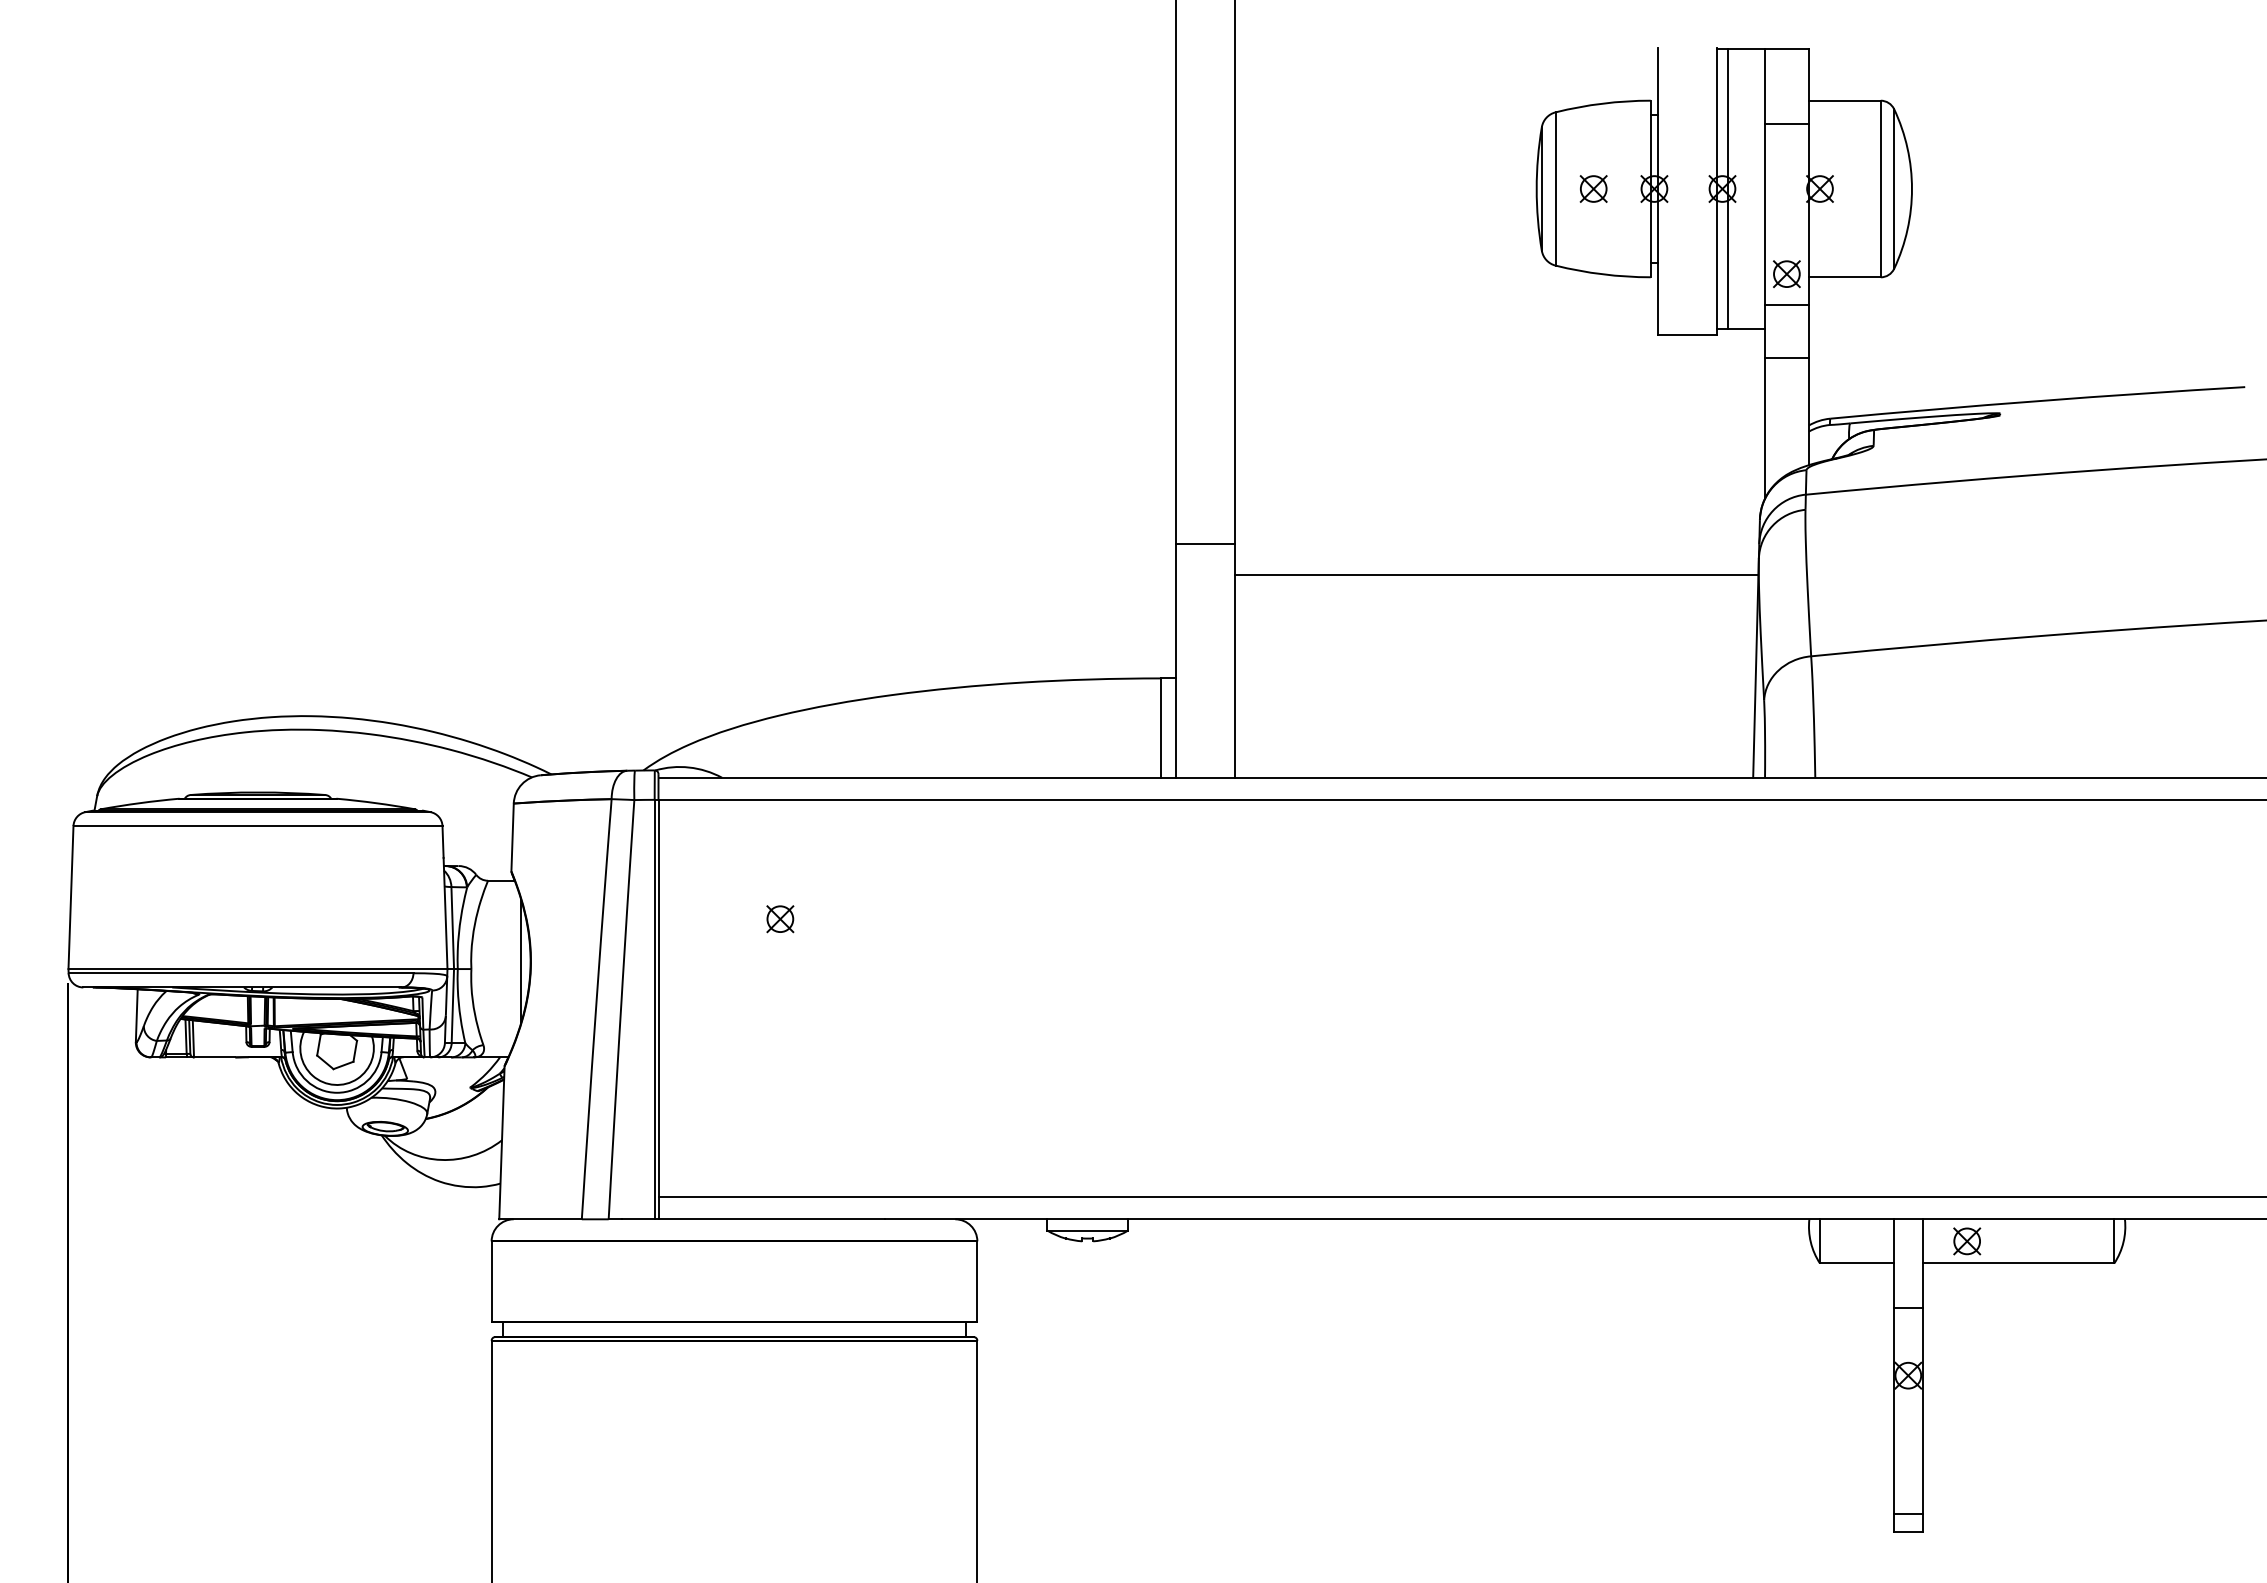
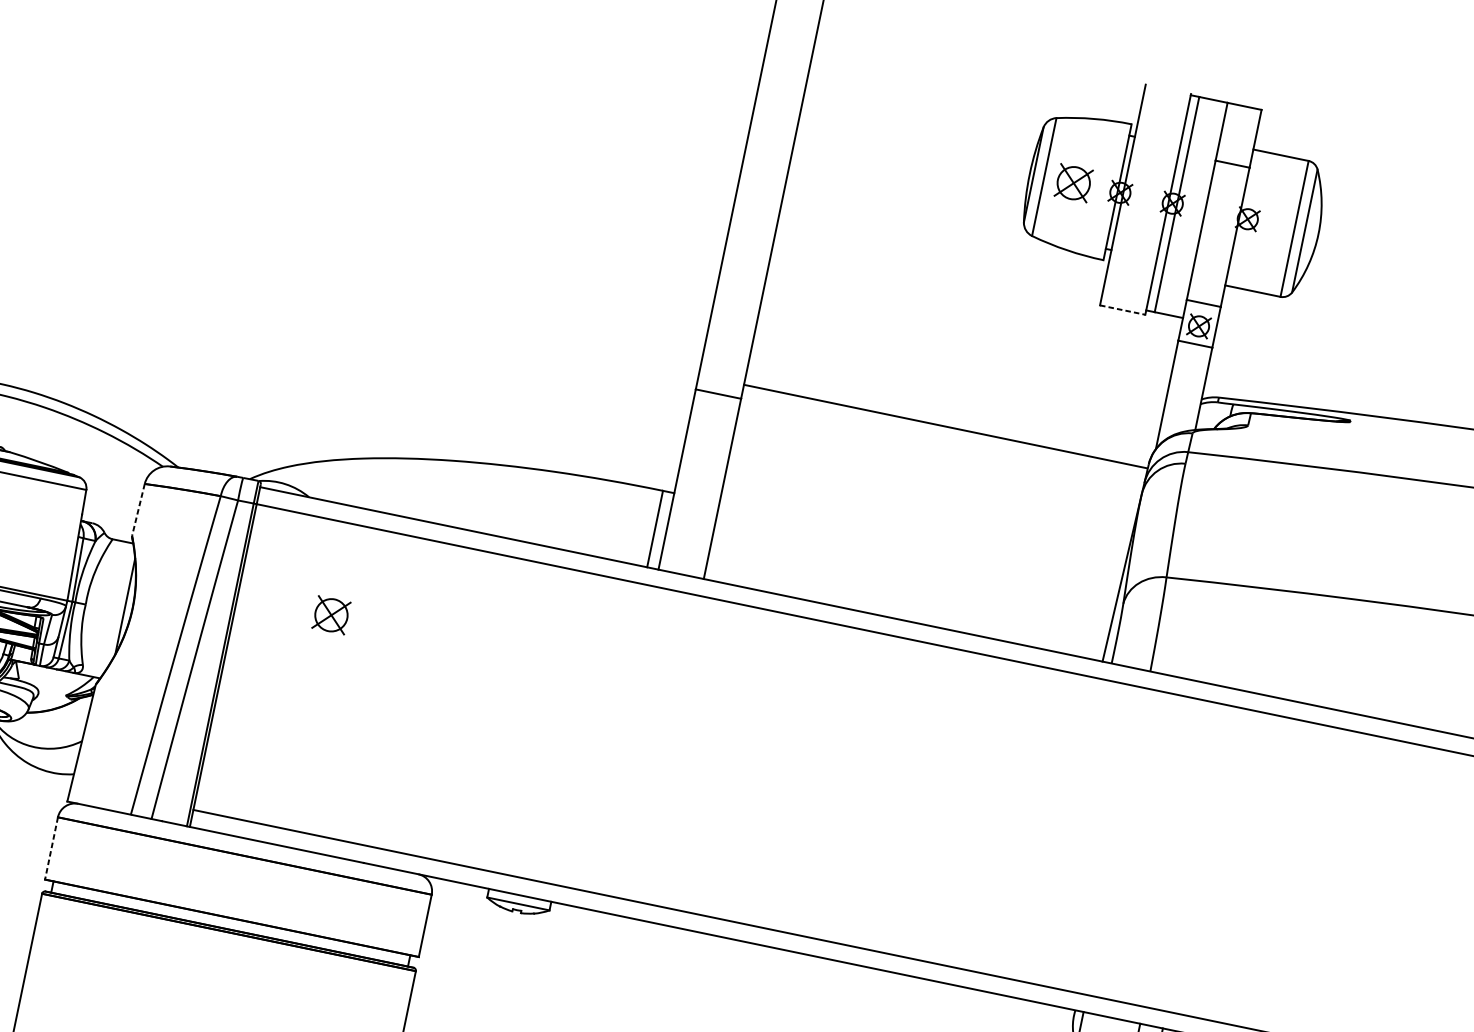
part: (1593, 188) -> (1073, 182), size x1.6
part: (1786, 274) -> (1198, 326), moved
line: (1688, 334) -> (1123, 310), solid -> dashed
line: (1496, 575) -> (945, 426), moved
line: (512, 837) -> (138, 509), solid -> dashed
part: (780, 919) -> (331, 615), size x1.6
line: (491, 1282) -> (51, 848), solid -> dashed

